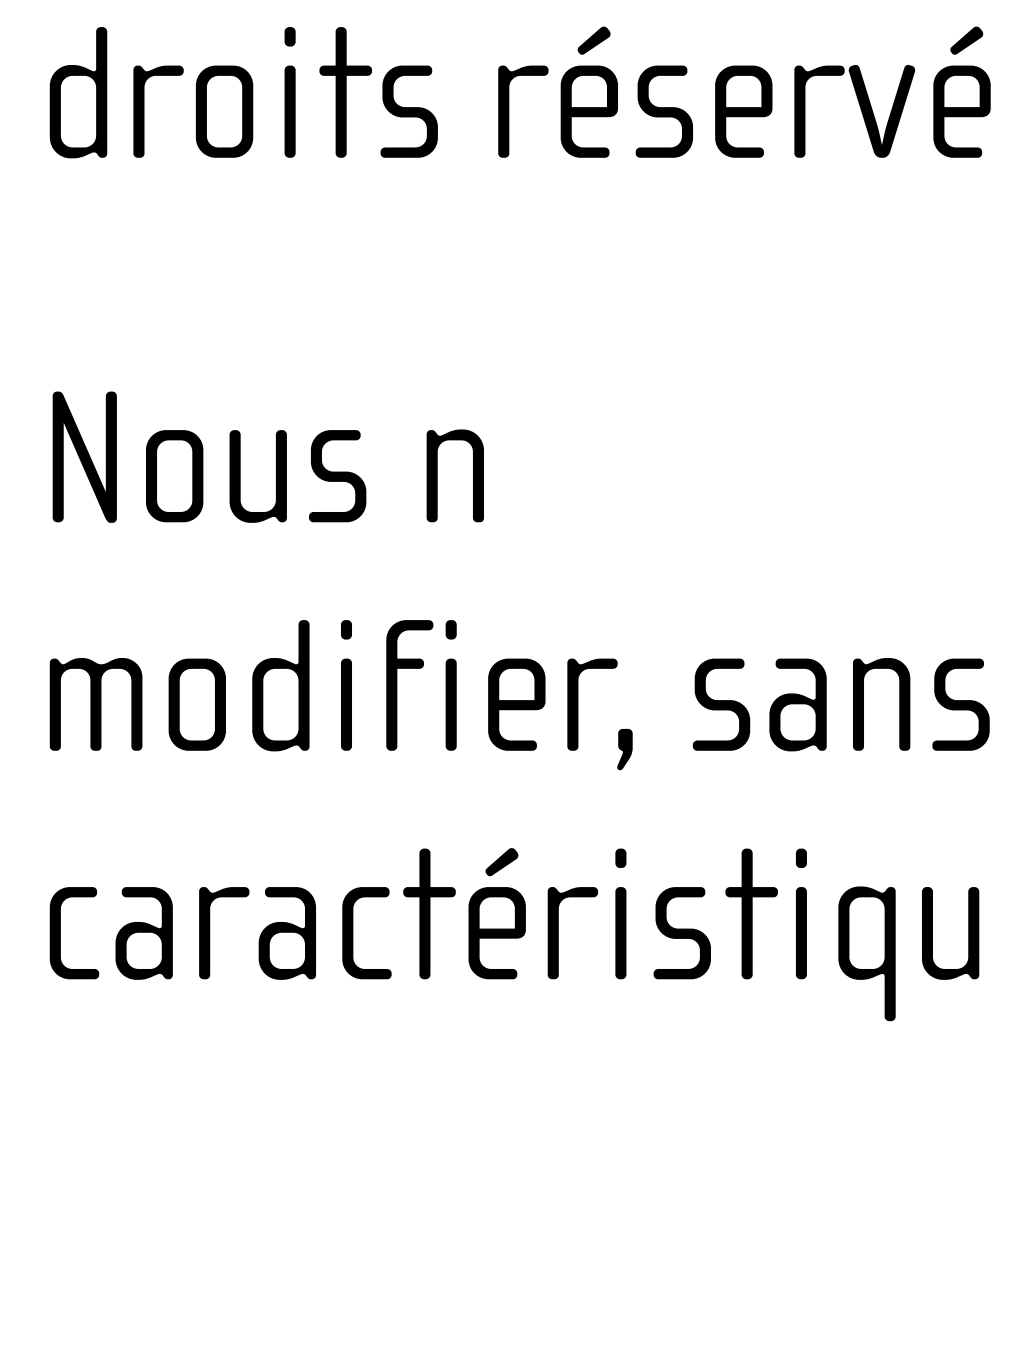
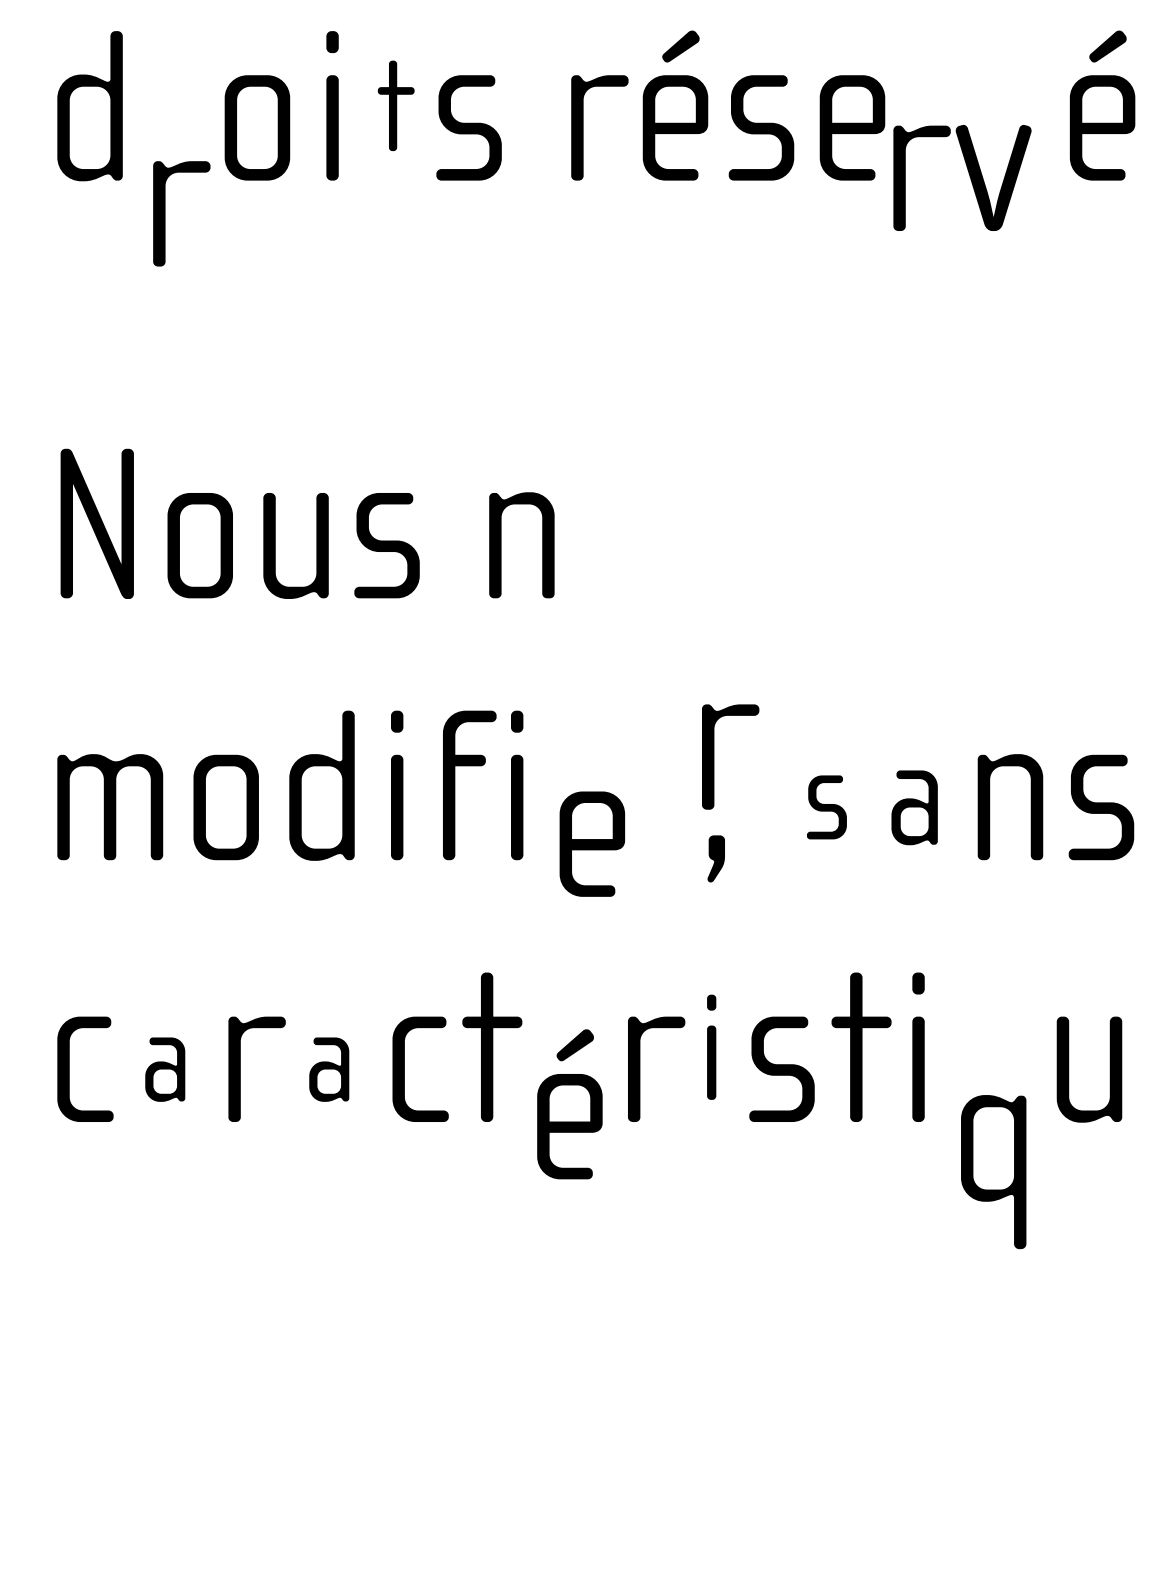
part: (345, 92) -> (396, 105), size x0.6
part: (860, 109) -> (969, 175), moved
part: (144, 111) -> (165, 213), moved
part: (516, 704) -> (592, 843), moved
part: (578, 704) -> (714, 756), moved
part: (721, 704) -> (826, 807), size x0.6
part: (797, 704) -> (914, 807), size x0.7
part: (496, 913) -> (569, 1104), moved
part: (620, 913) -> (711, 1046), size x0.7
part: (143, 933) -> (164, 1069), size x0.6
part: (286, 933) -> (328, 1069), size x0.6
part: (866, 953) -> (993, 1171), moved

